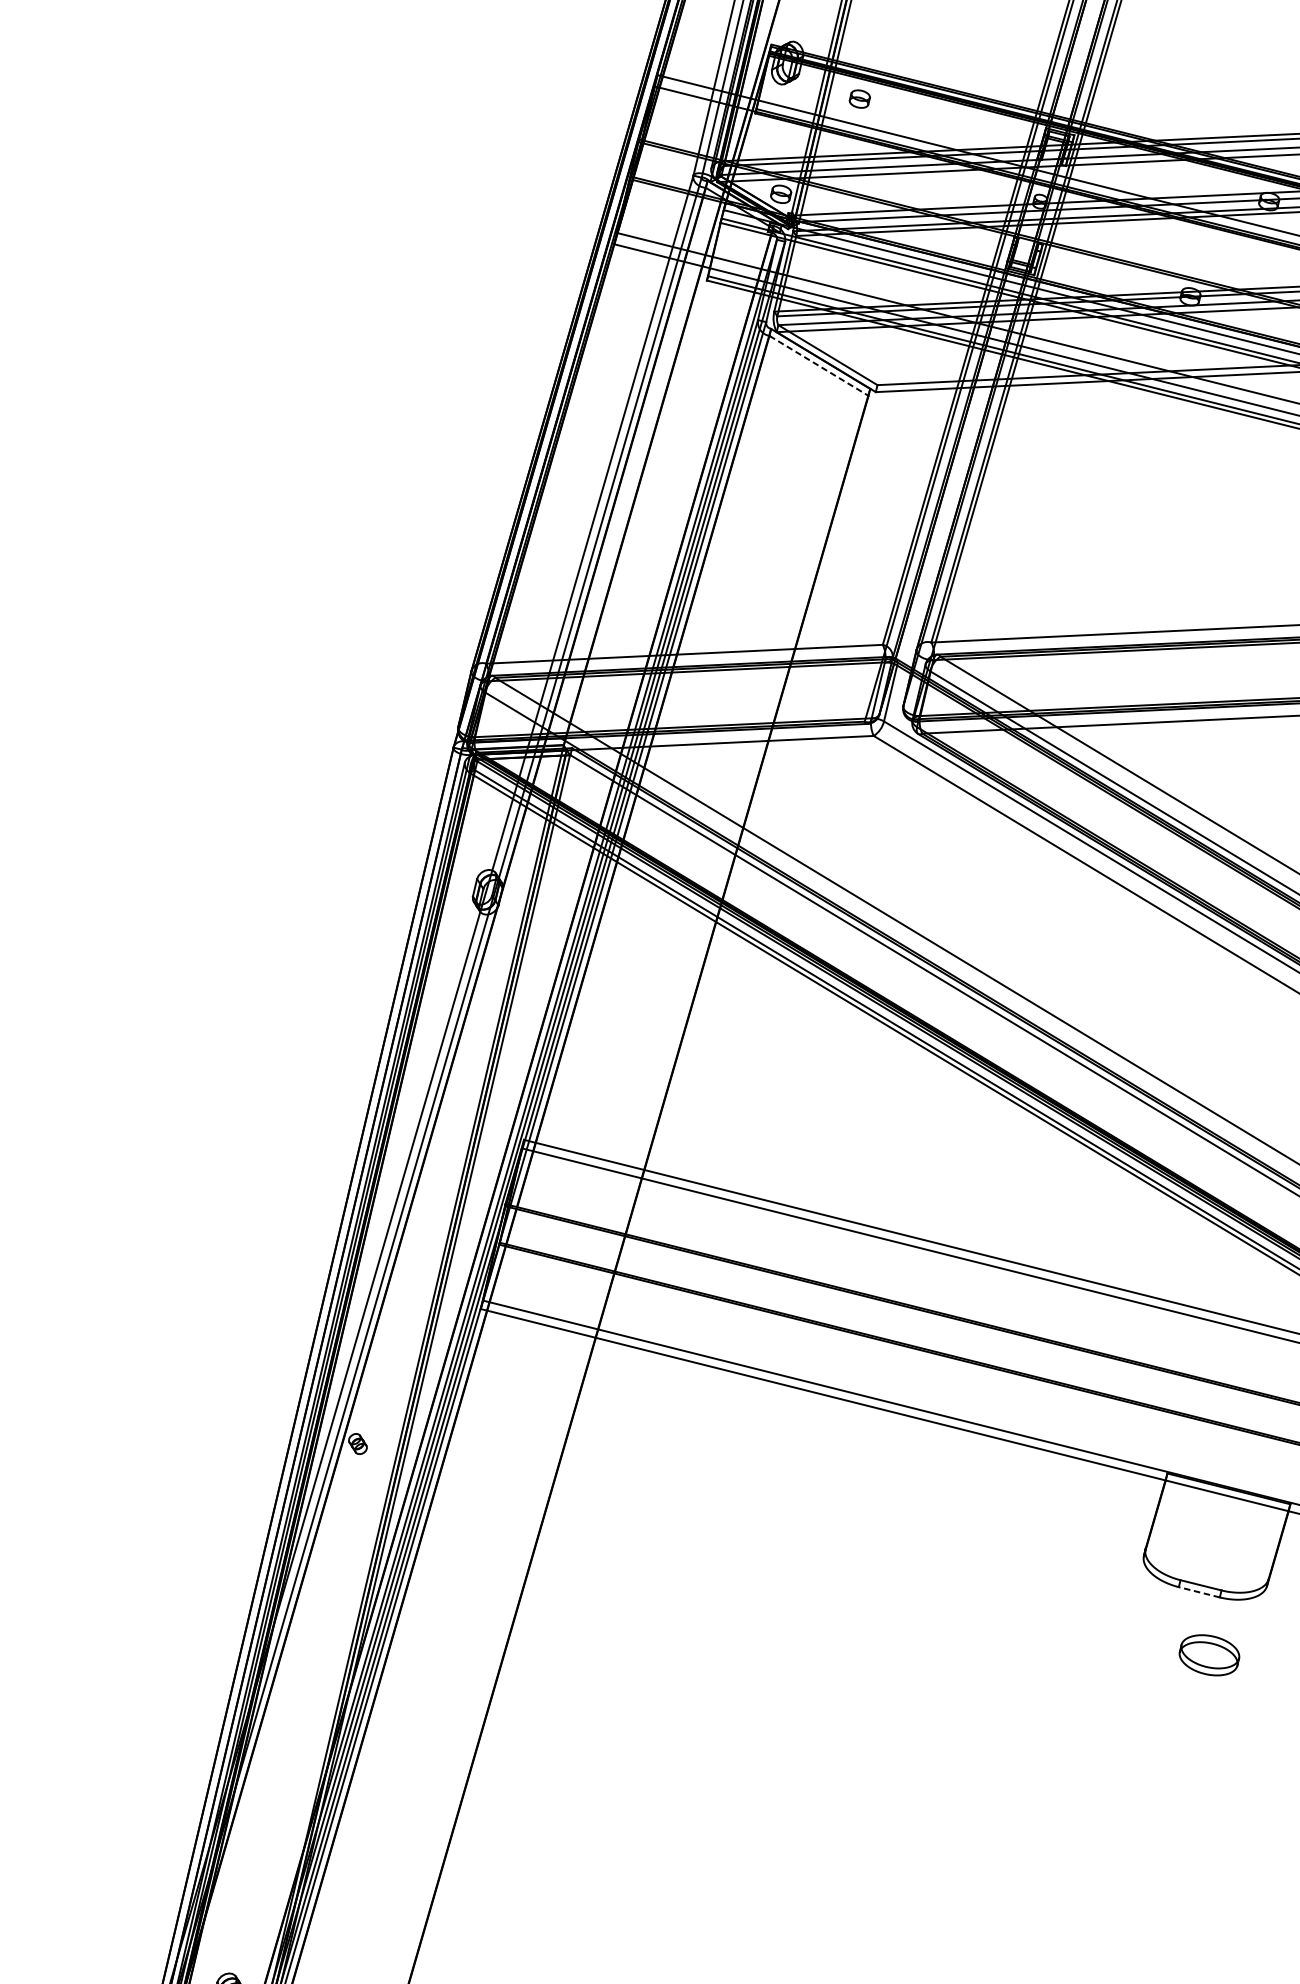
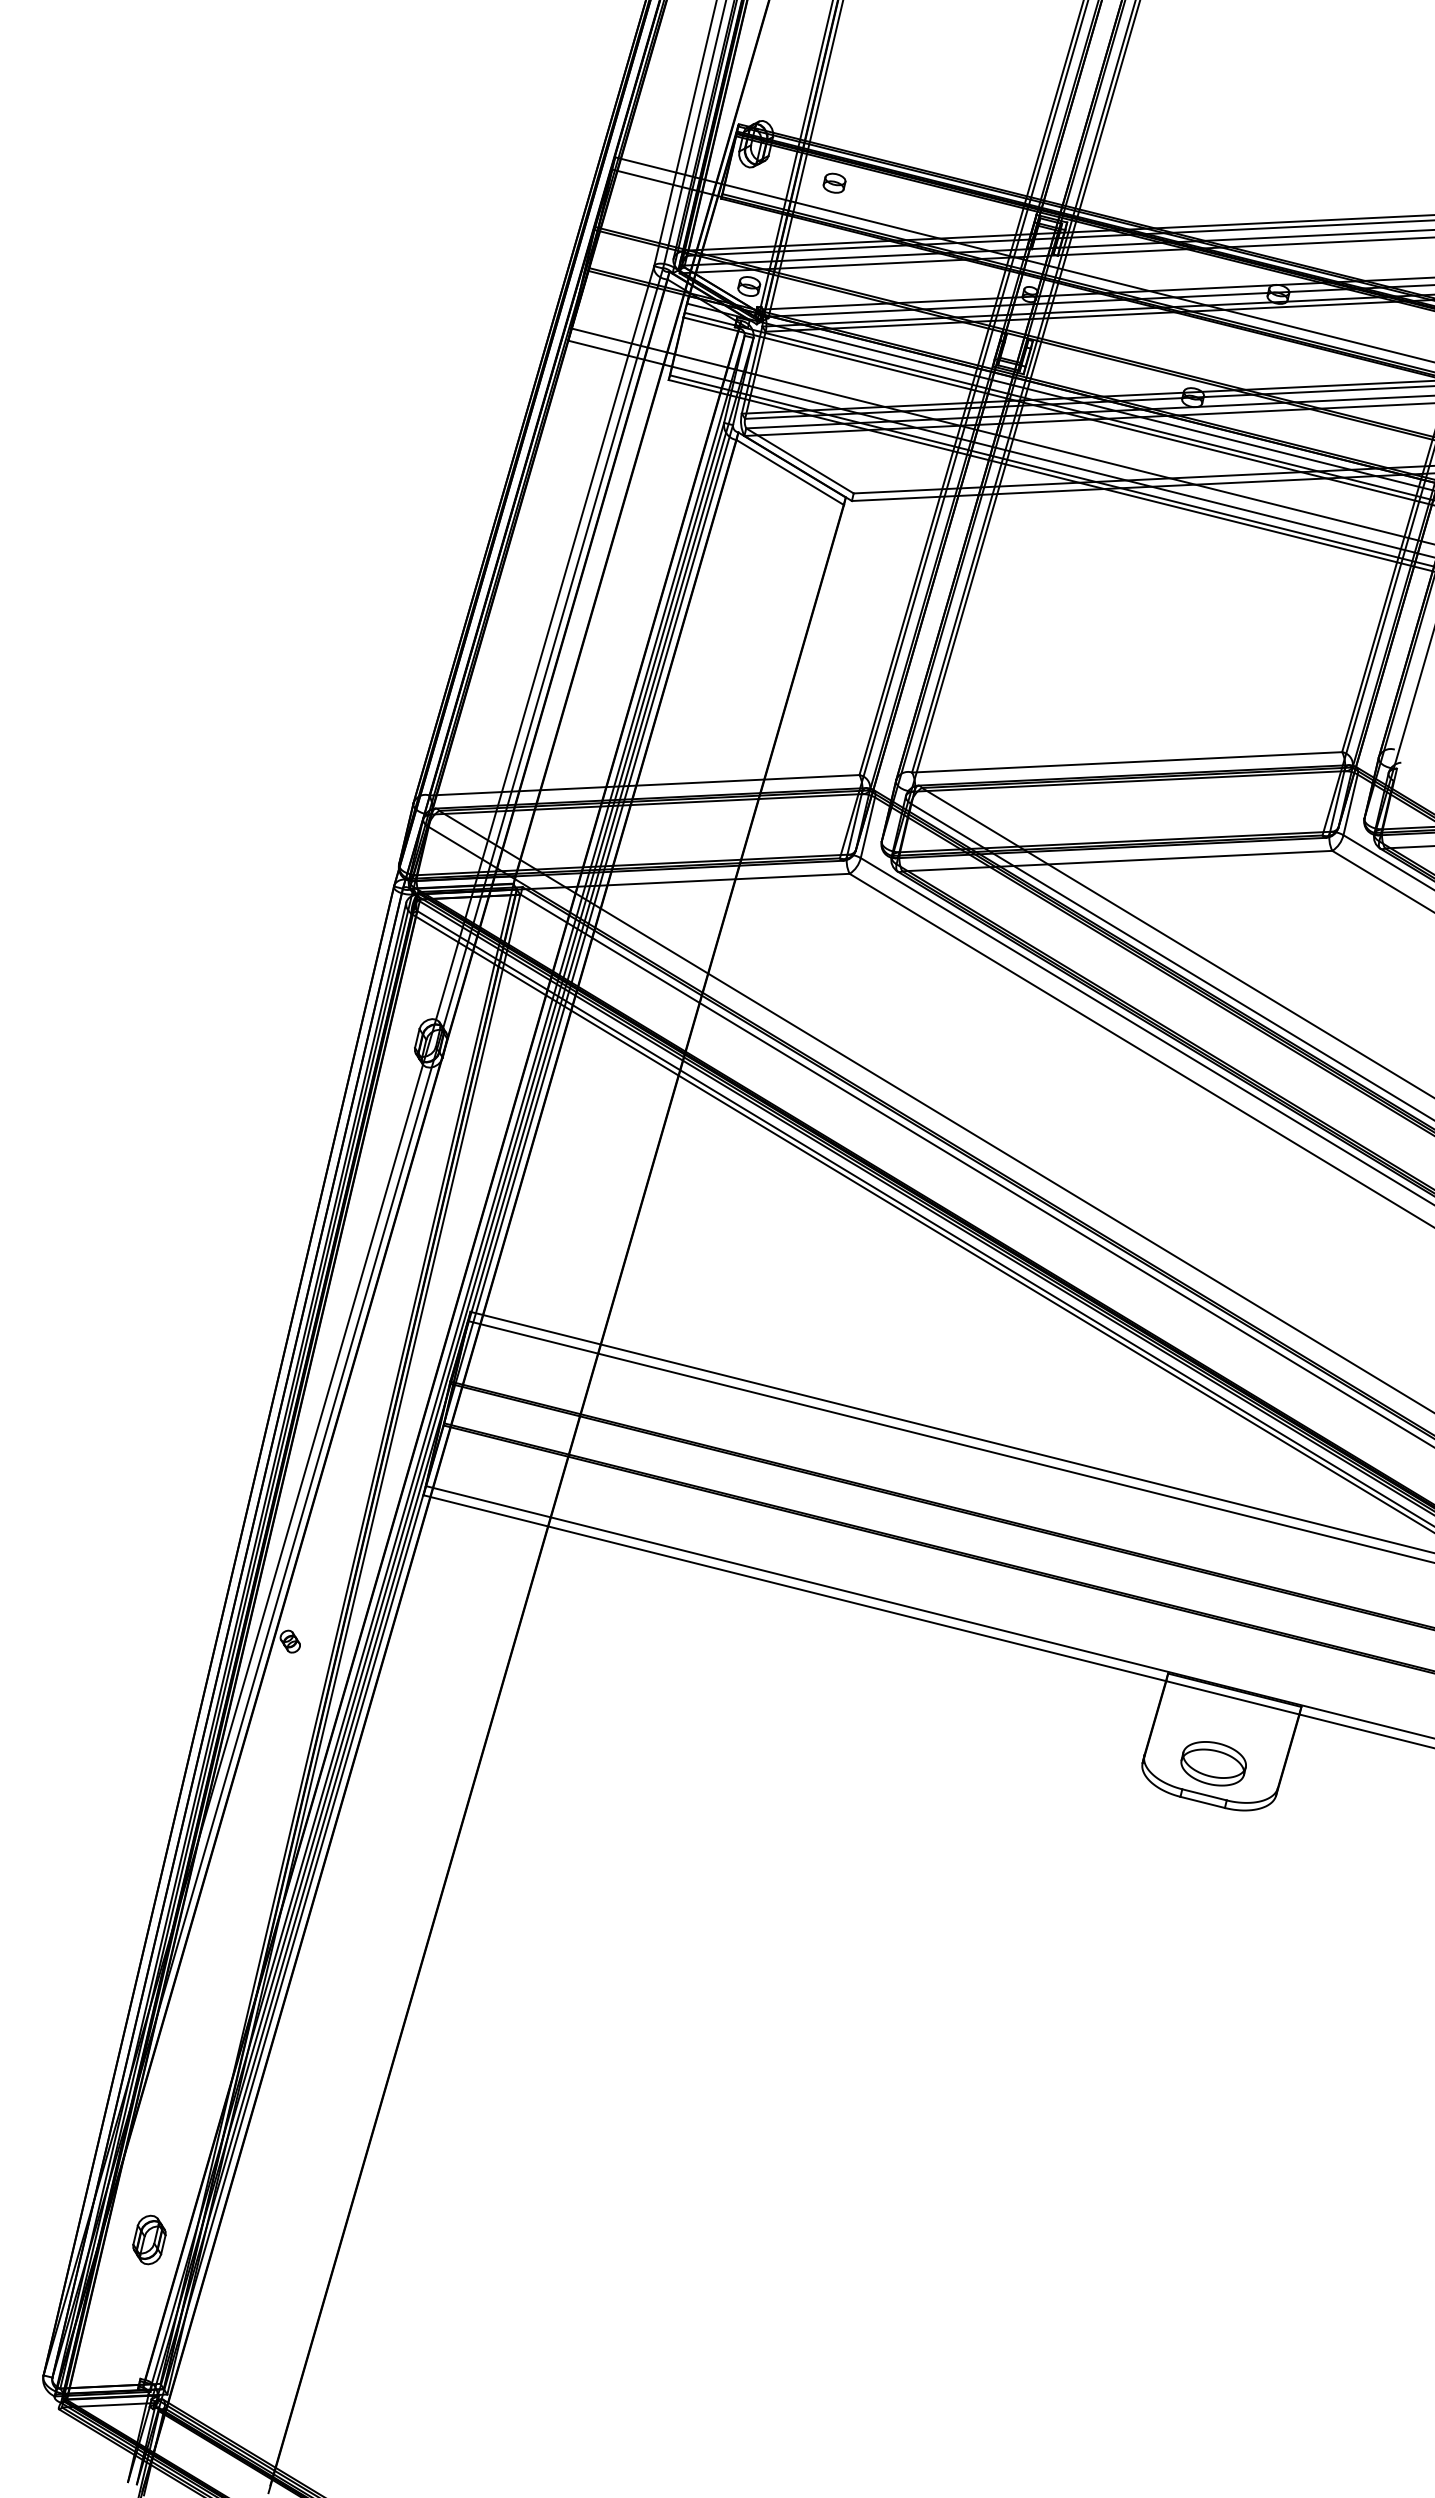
line: (819, 365) -> (790, 472), dashed -> solid
line: (1199, 1592) -> (1202, 1802), dashed -> solid
part: (1209, 1655) -> (1213, 1763), moved

